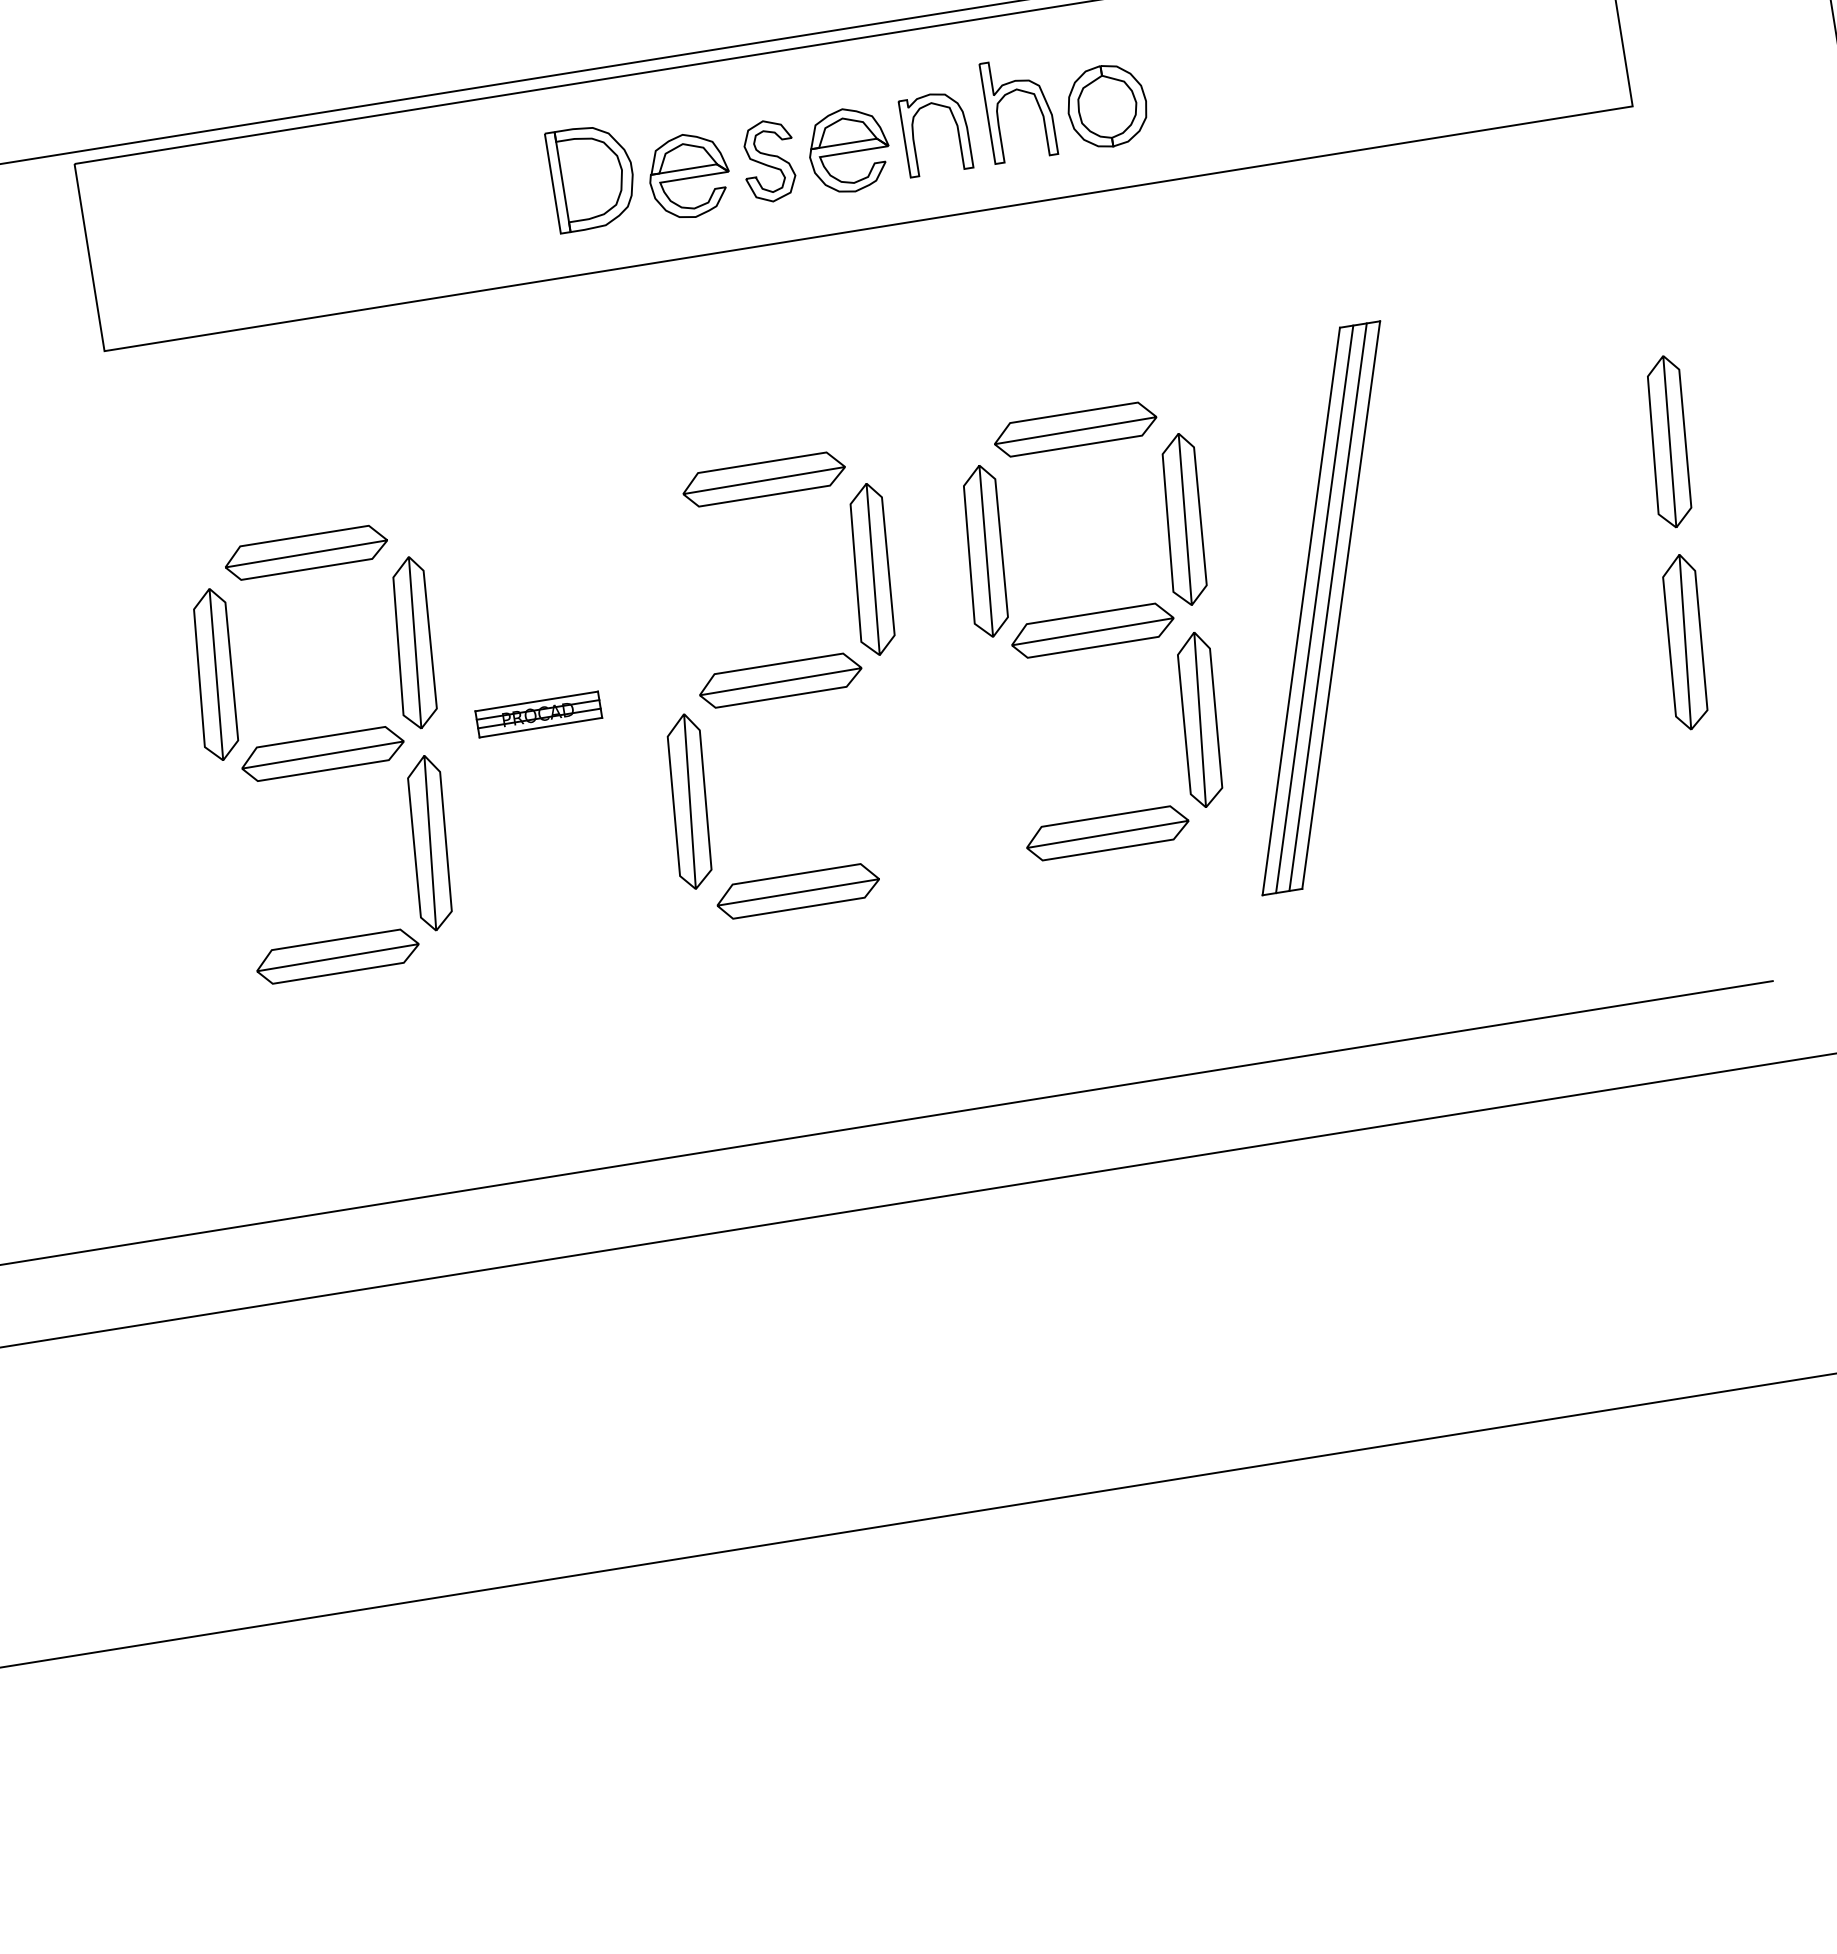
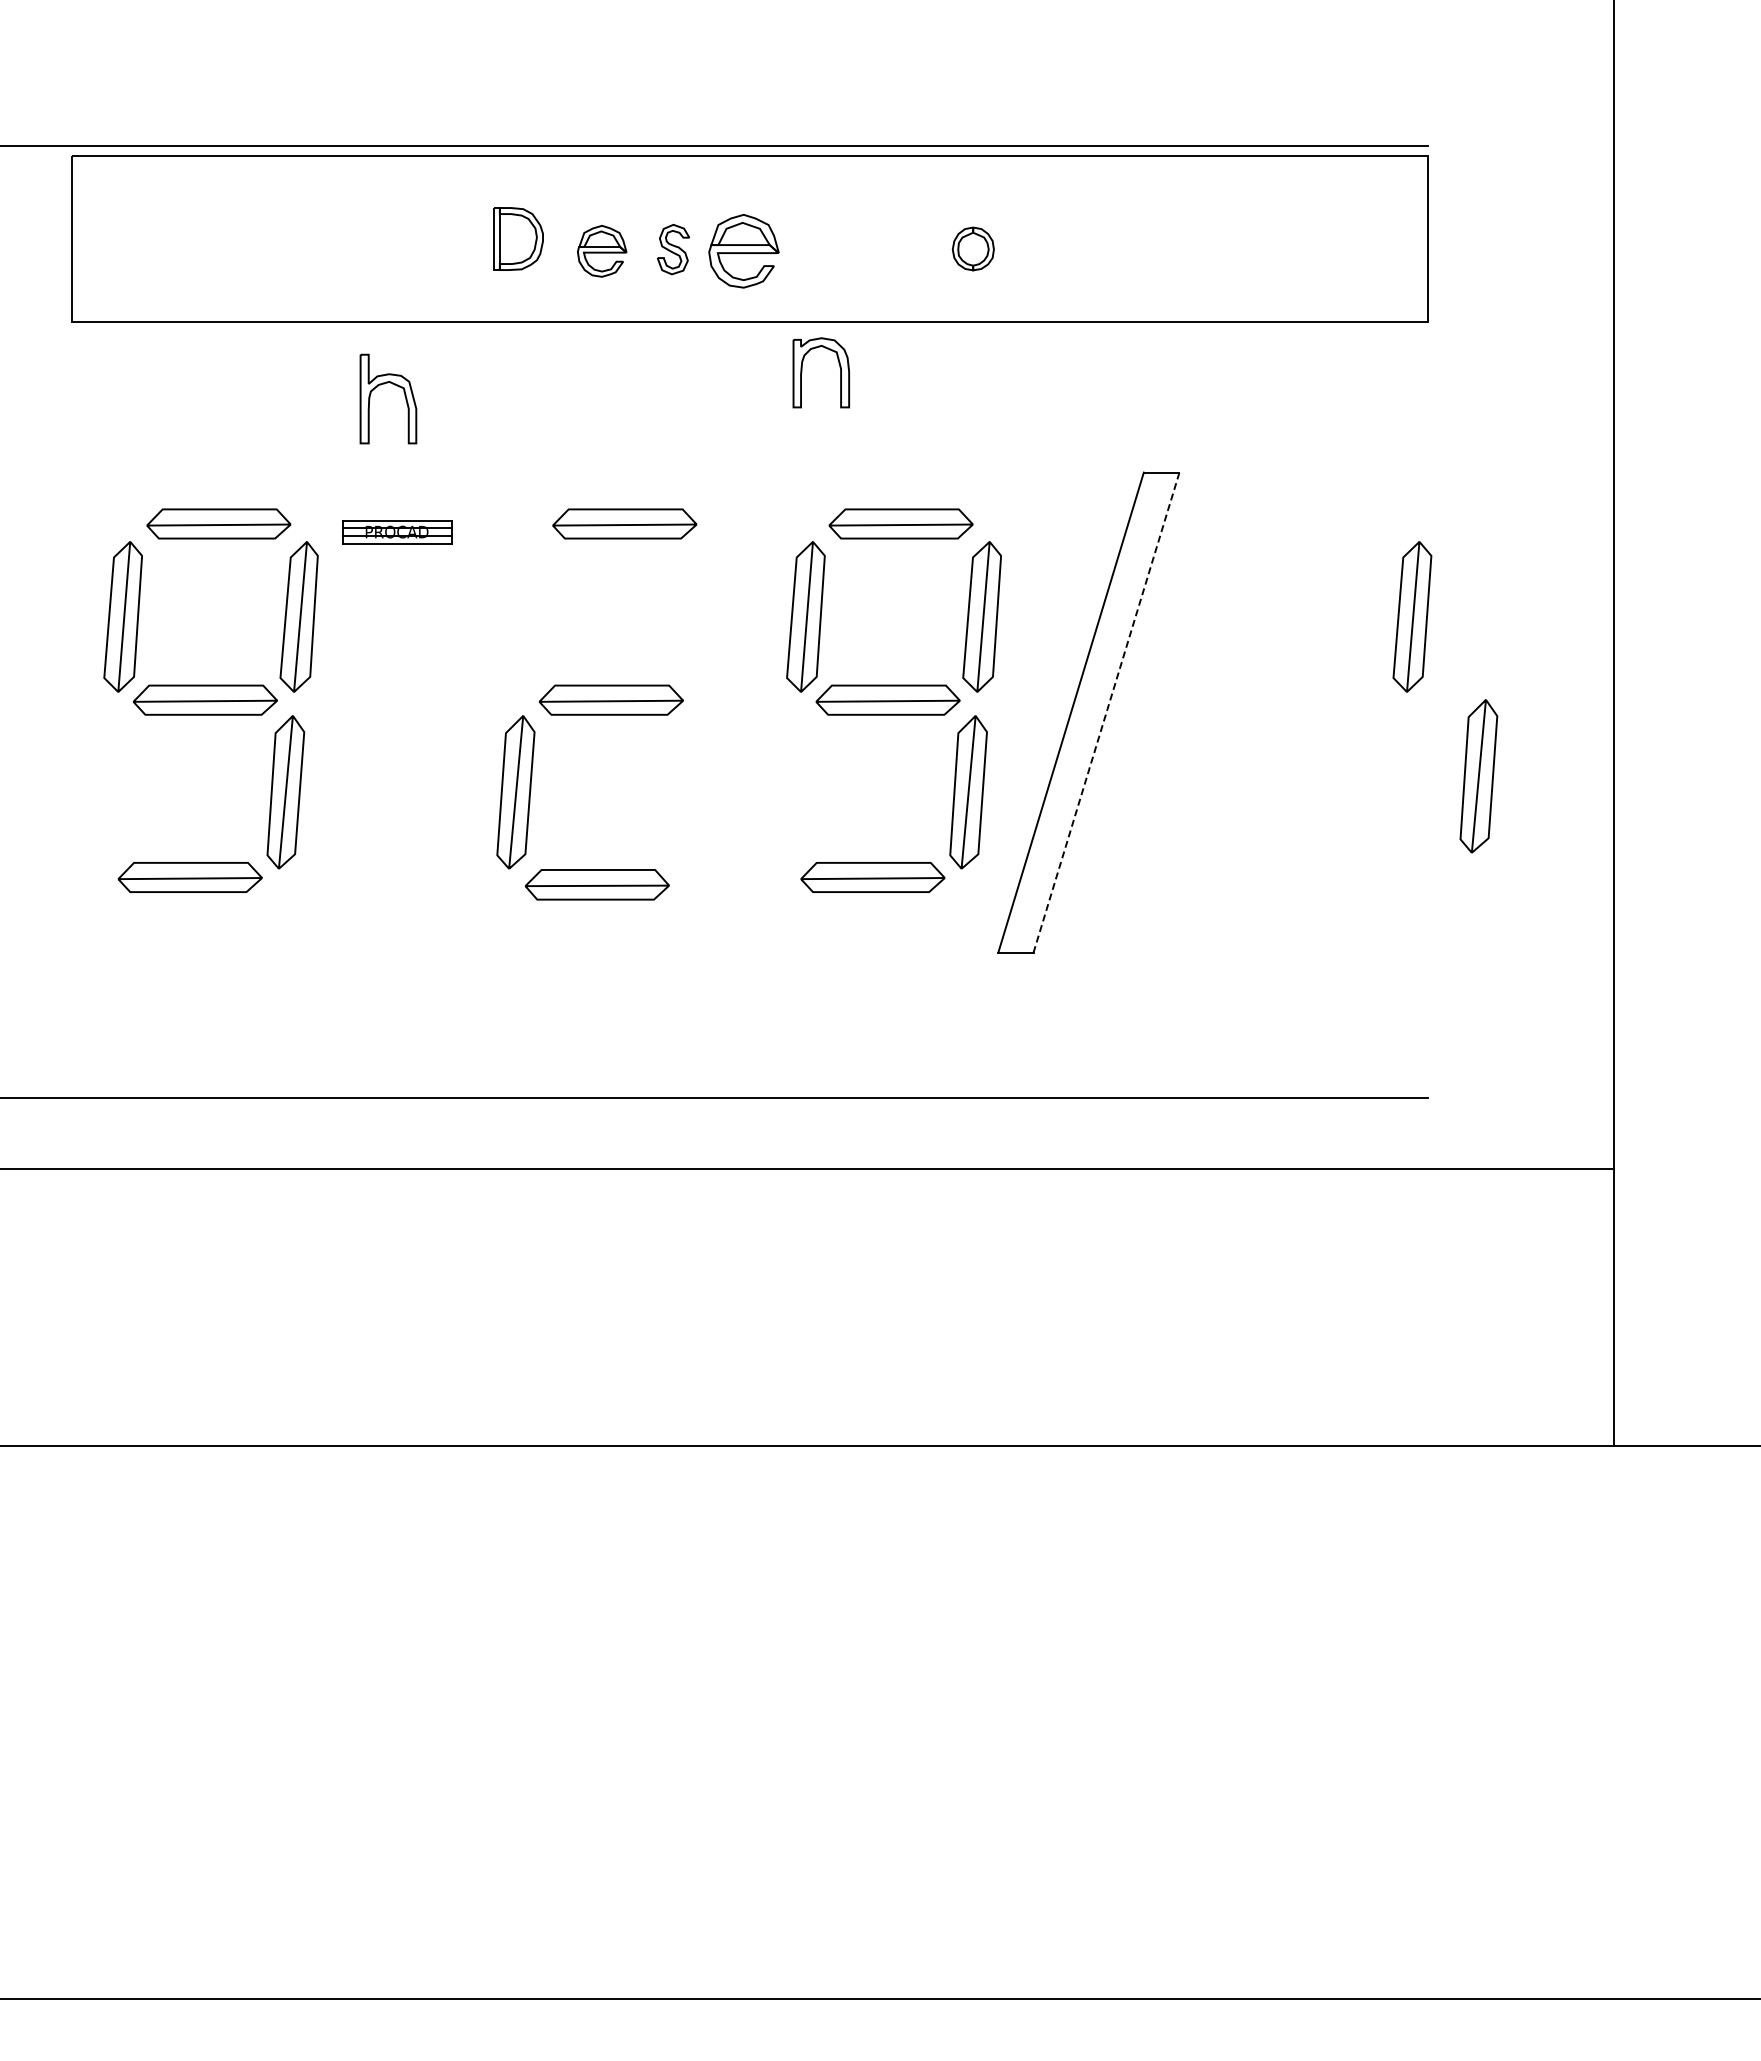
part: (1023, 92) -> (394, 385), moved
part: (1107, 105) -> (973, 248), size x0.6
part: (914, 136) -> (802, 372), moved
part: (769, 161) -> (673, 249), size x0.7
part: (592, 176) -> (518, 238), size x0.7
part: (688, 176) -> (601, 251), size x0.7
curve: (871, 569) -> (705, 616), removed
line: (1341, 604) -> (1106, 712), solid -> dashed
line: (1327, 607) -> (1094, 712), removed
line: (1314, 609) -> (1082, 712), removed
curve: (1684, 642) -> (1478, 776), moved
part: (538, 714) -> (397, 532), moved

